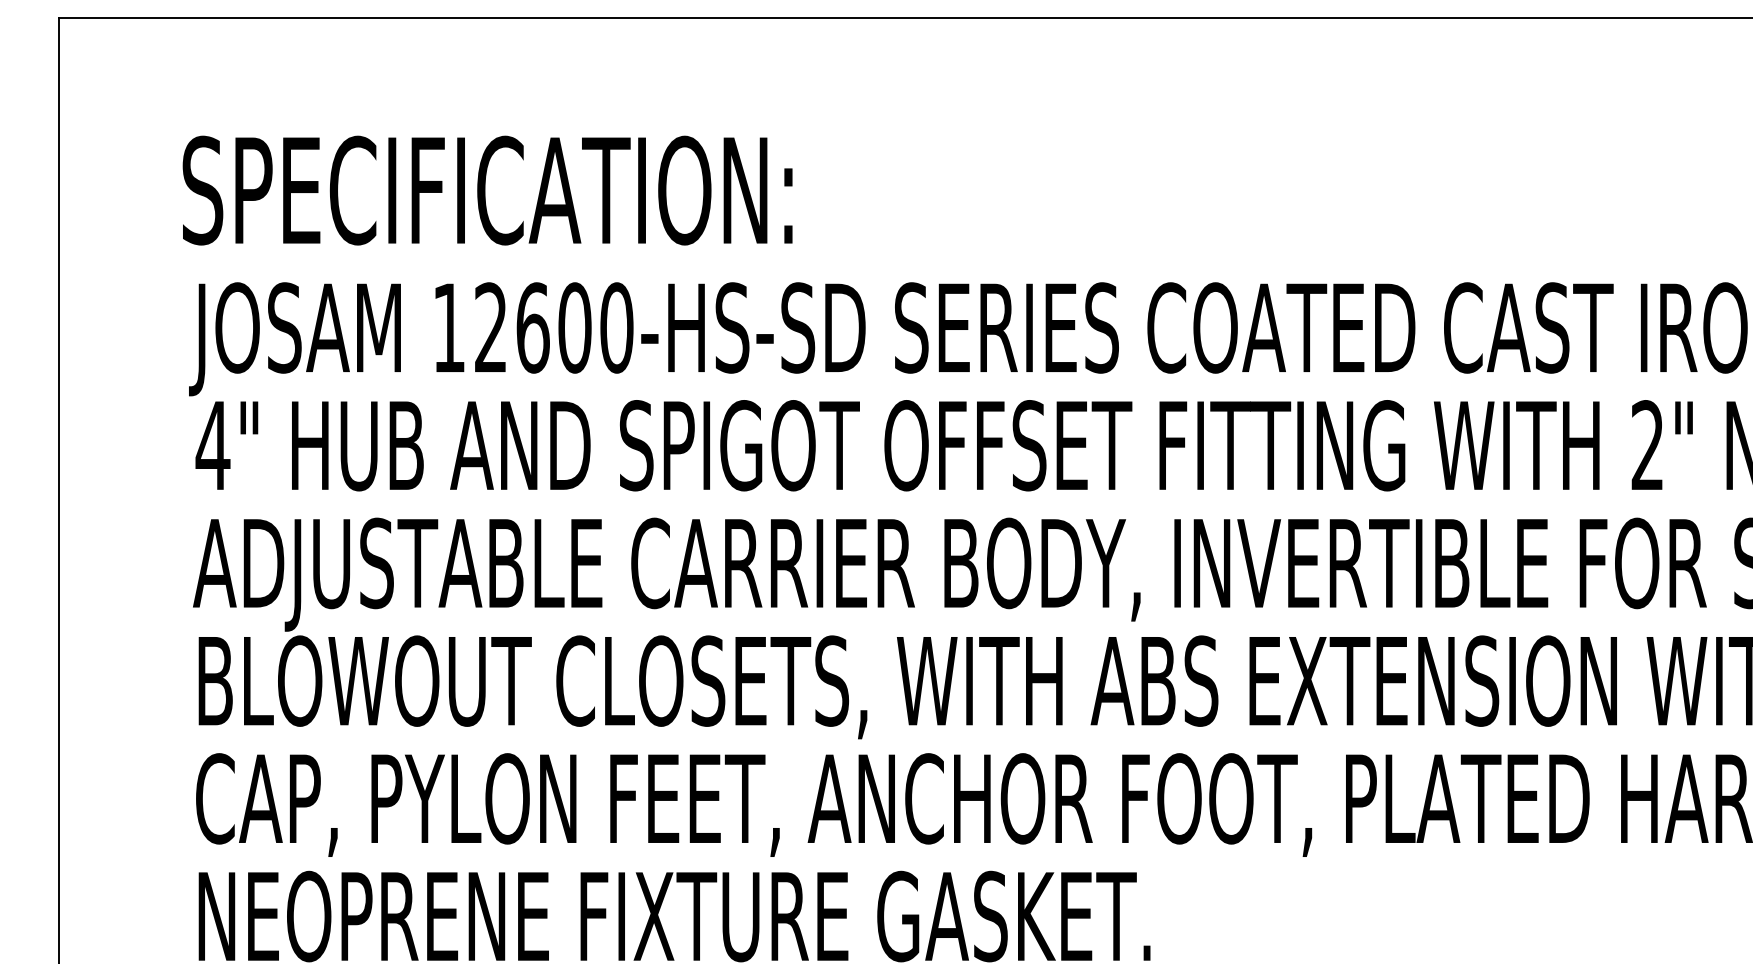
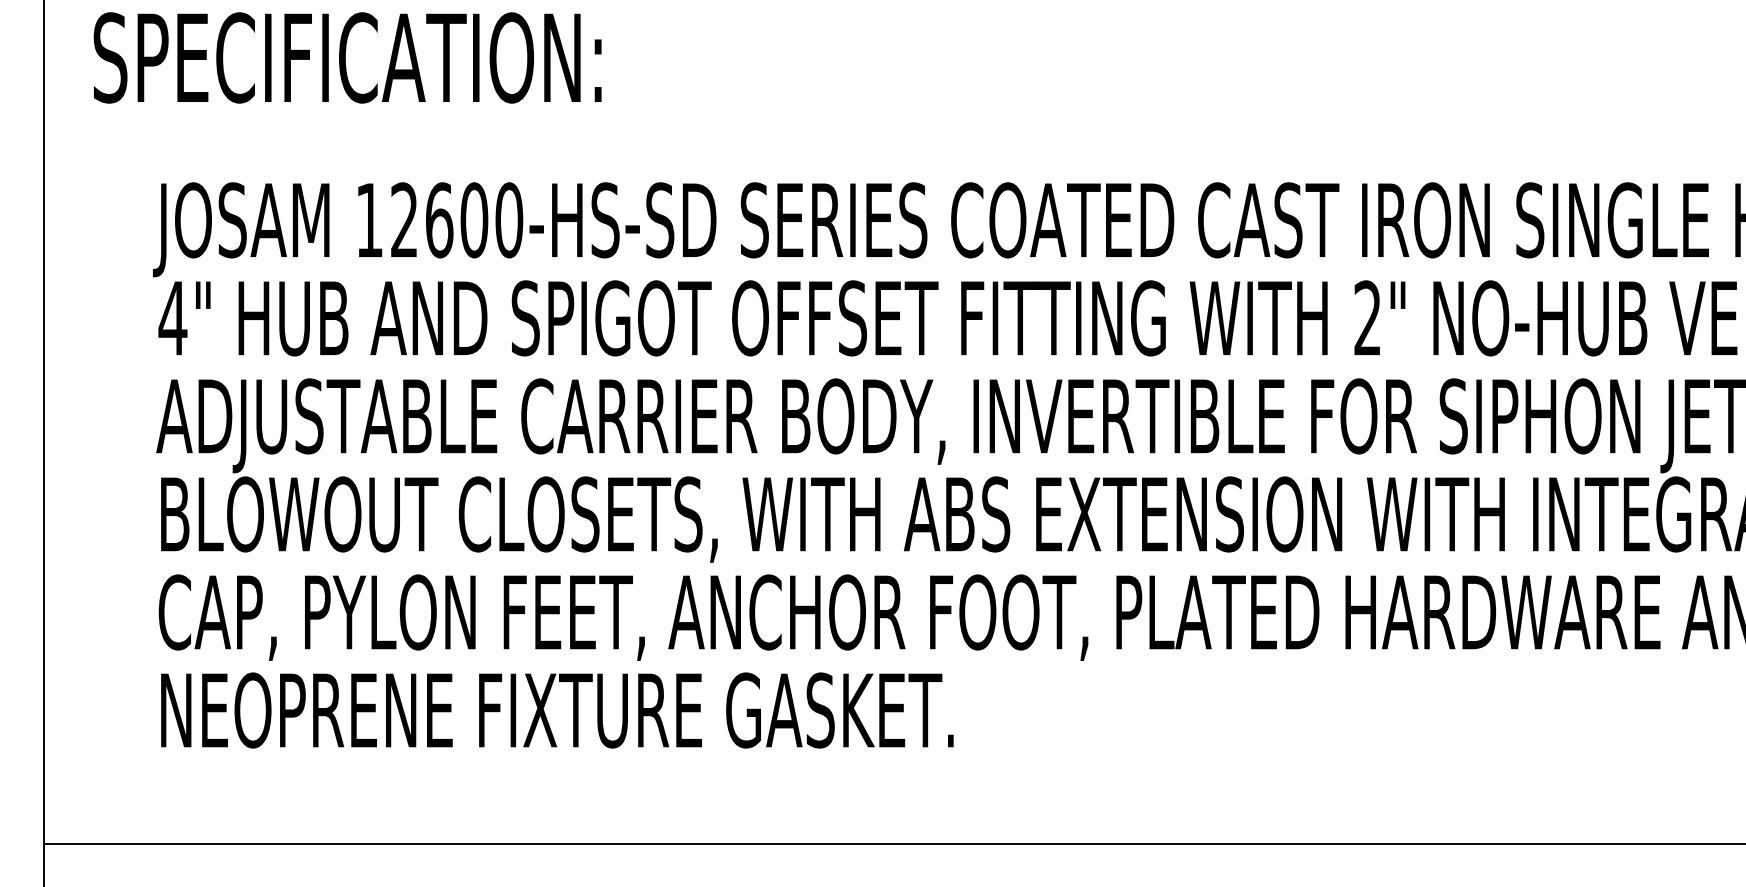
text: (487, 190) -> (347, 57), moved

